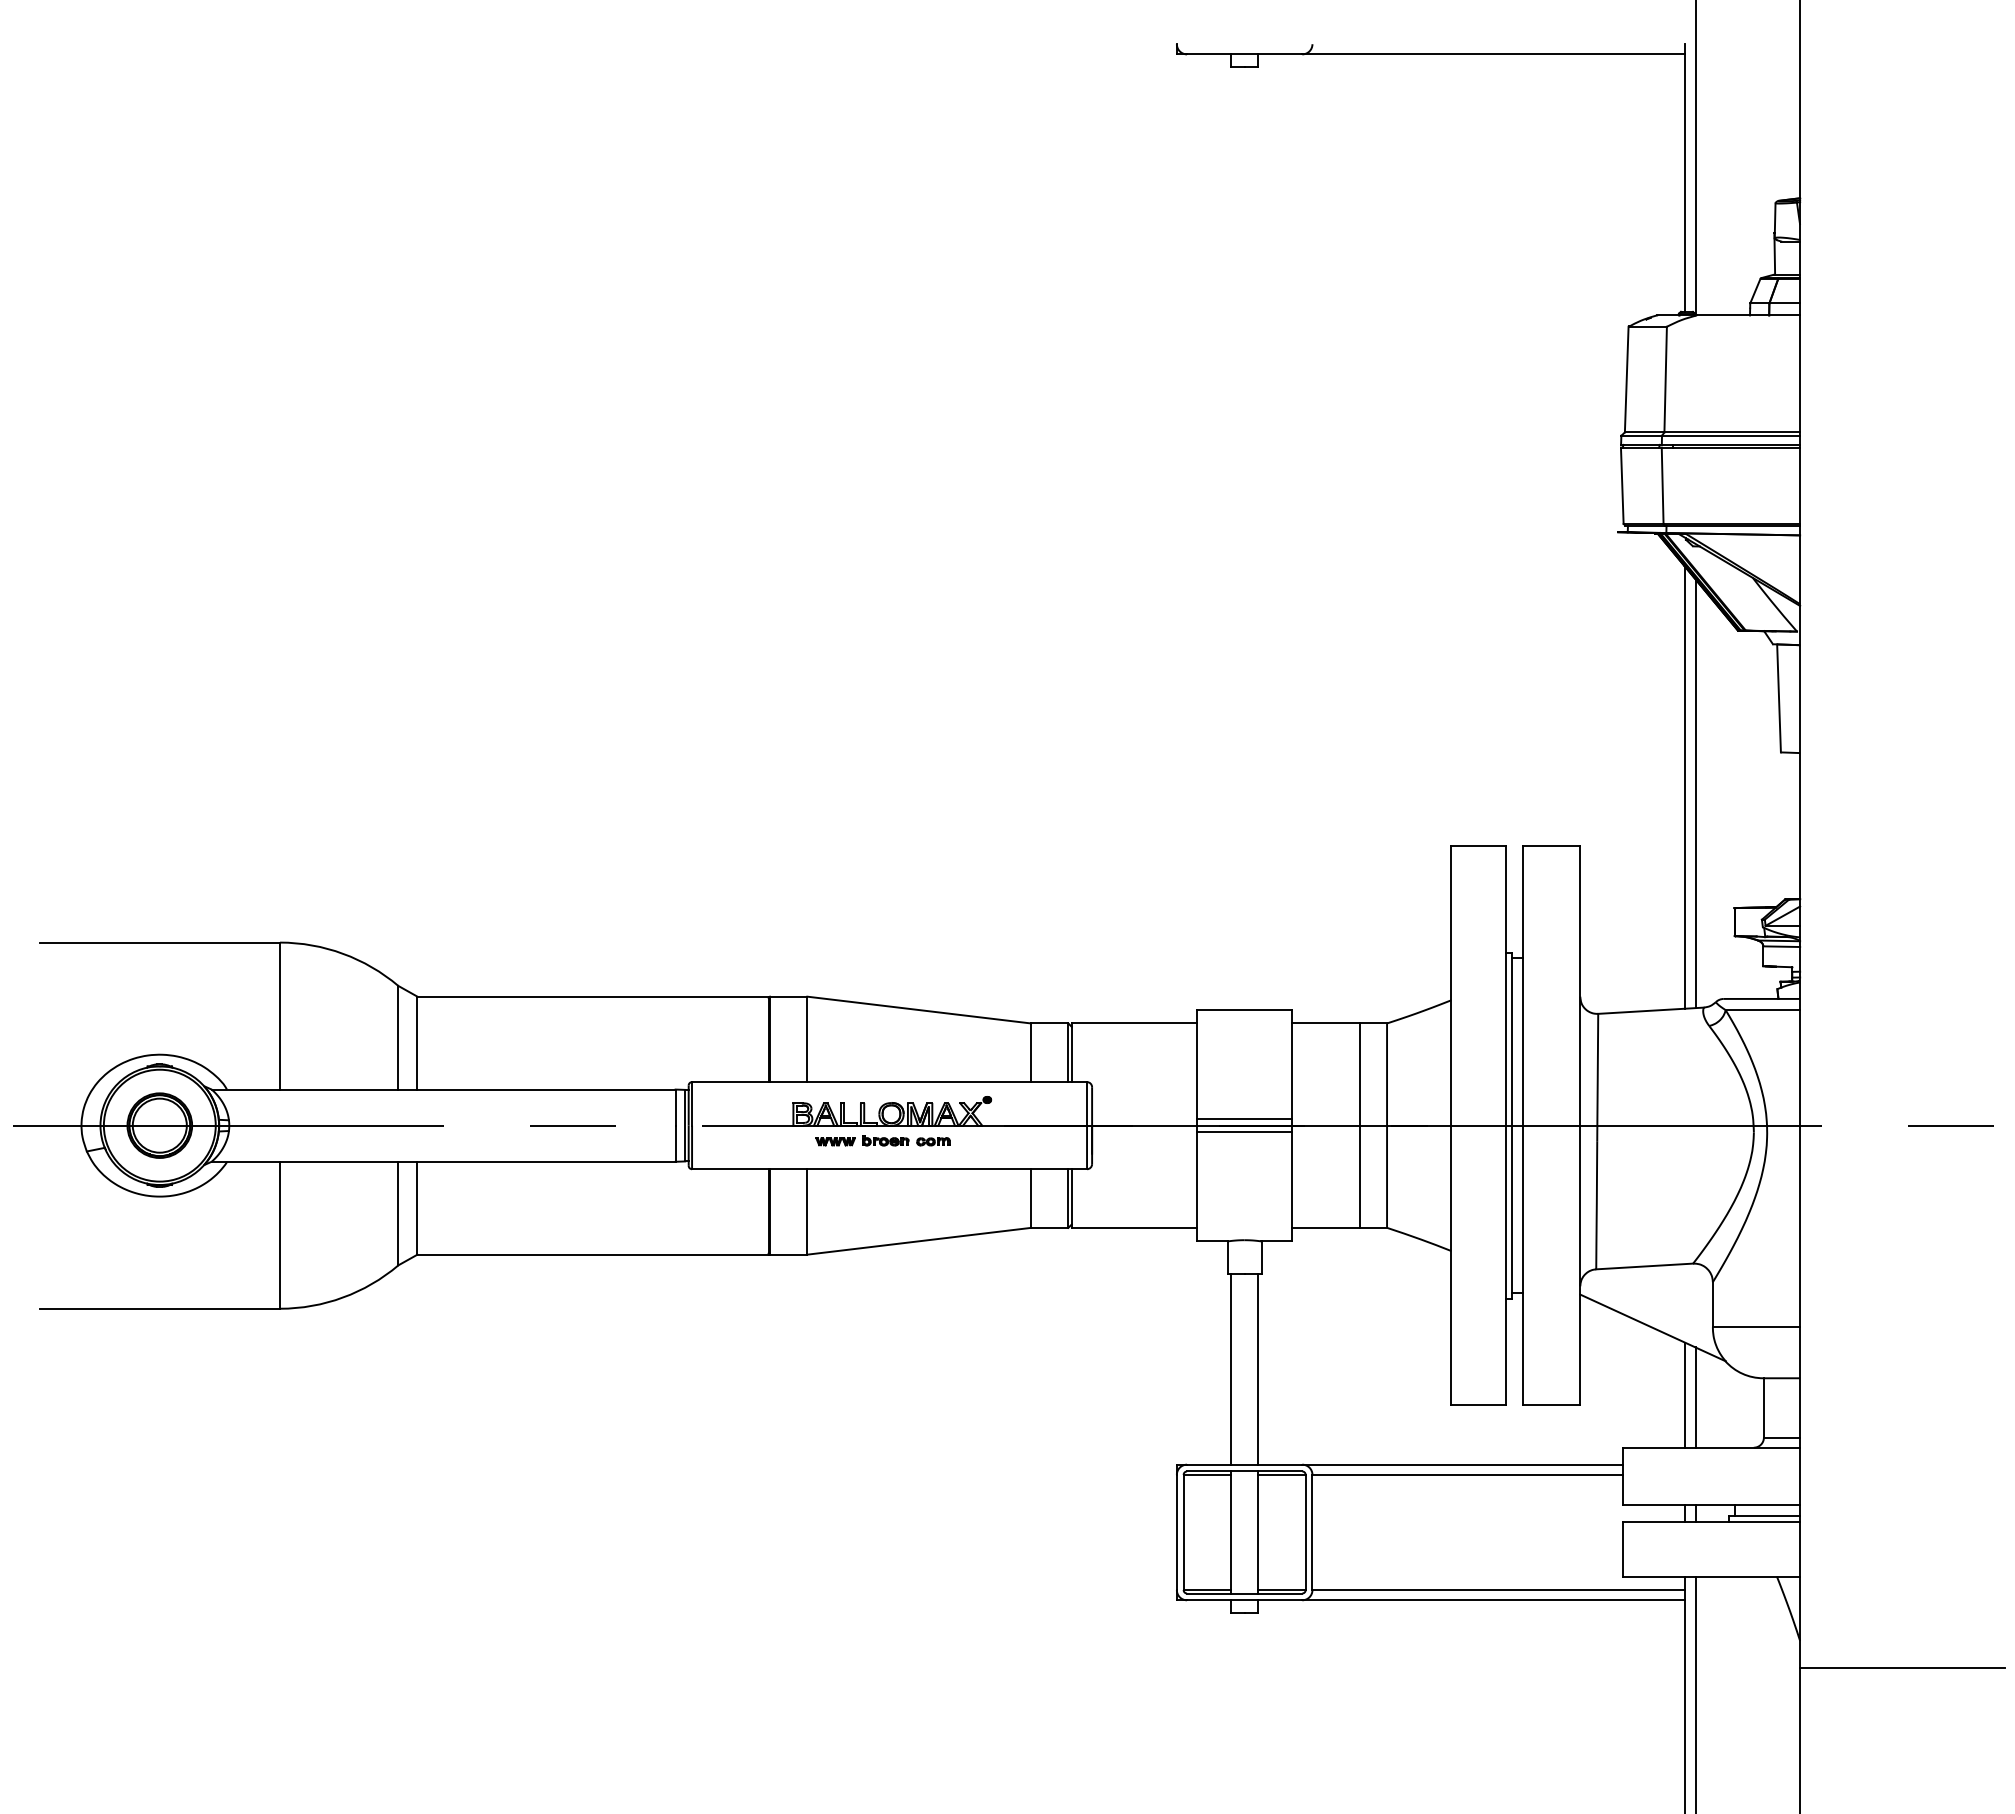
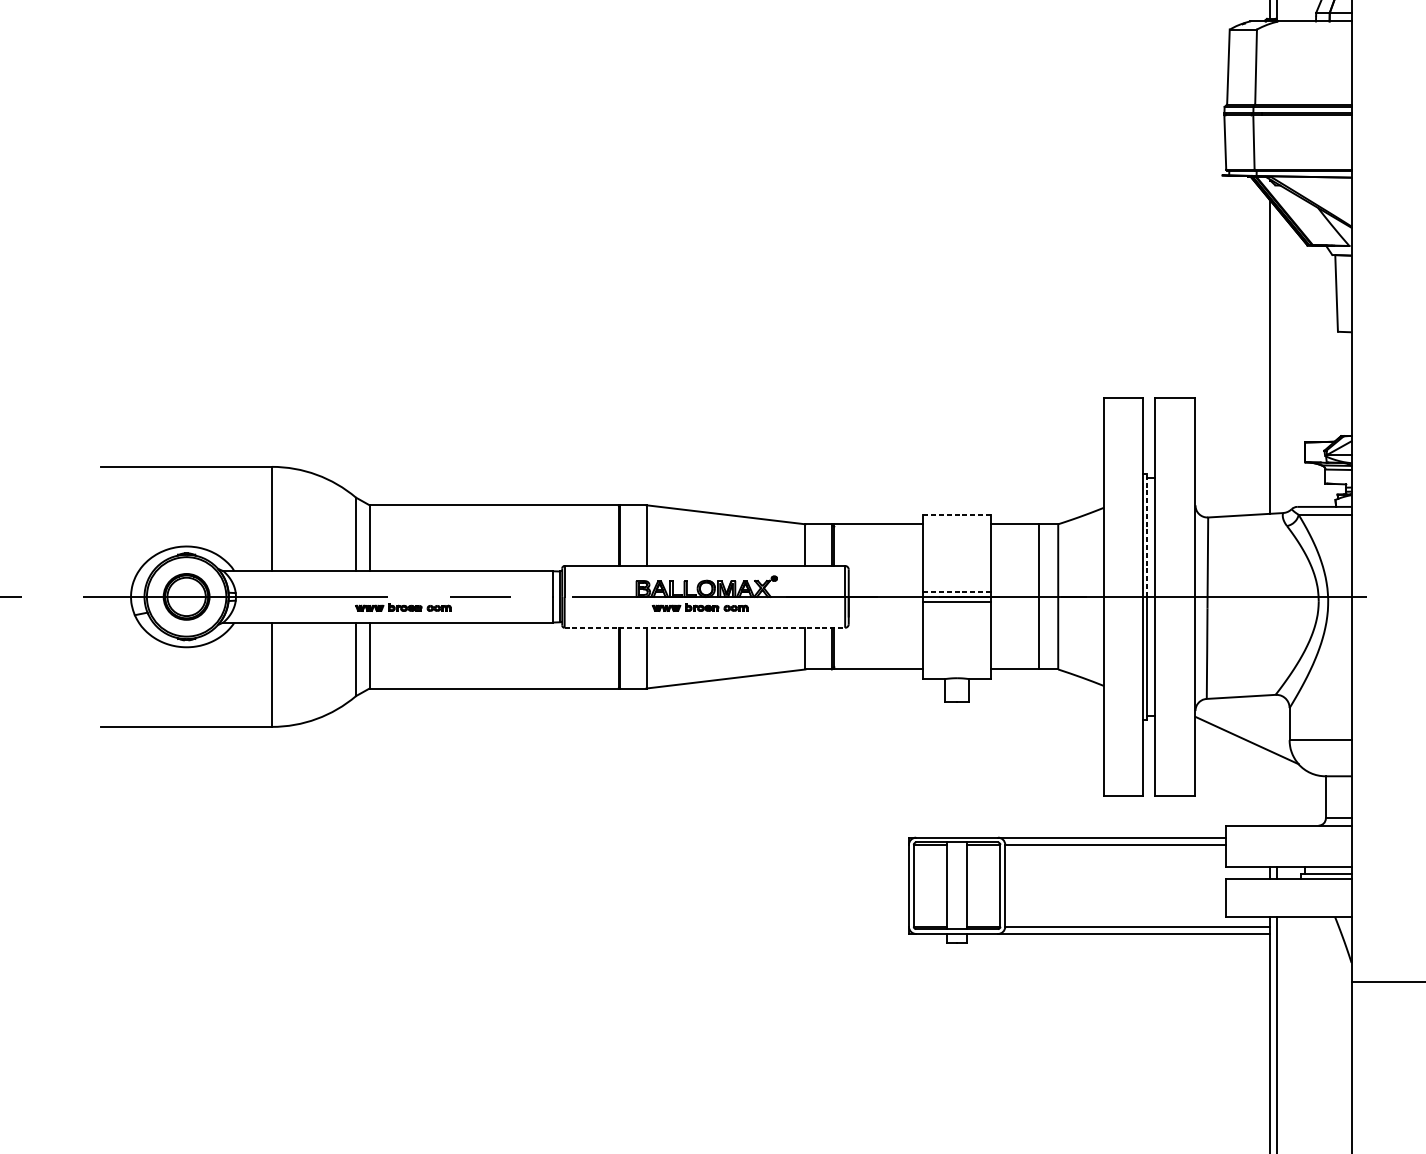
line: (1695, 793) -> (1277, 360), removed
line: (1244, 1009) -> (956, 514), solid -> dashed
line: (1512, 1038) -> (1147, 534), solid -> dashed
line: (1245, 1118) -> (957, 591), solid -> dashed
part: (464, 1140) -> (403, 607), added
line: (890, 1169) -> (705, 628), solid -> dashed
line: (1231, 1369) -> (947, 770), removed
line: (1258, 1369) -> (966, 770), removed
line: (1685, 1394) -> (1270, 787), removed
line: (1695, 1397) -> (1277, 789), removed

